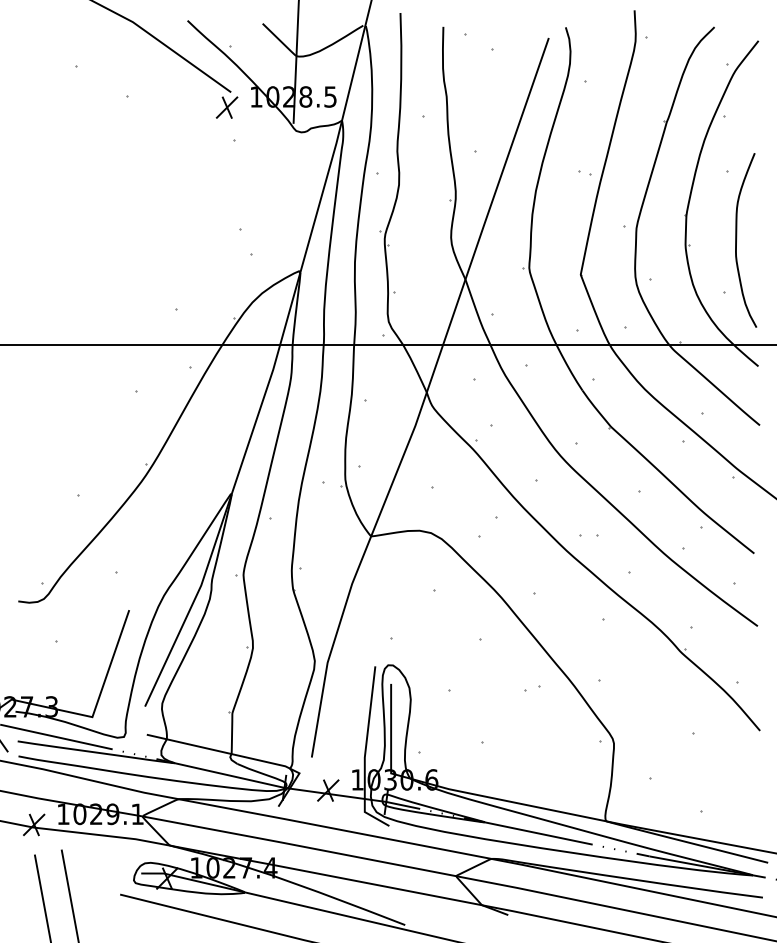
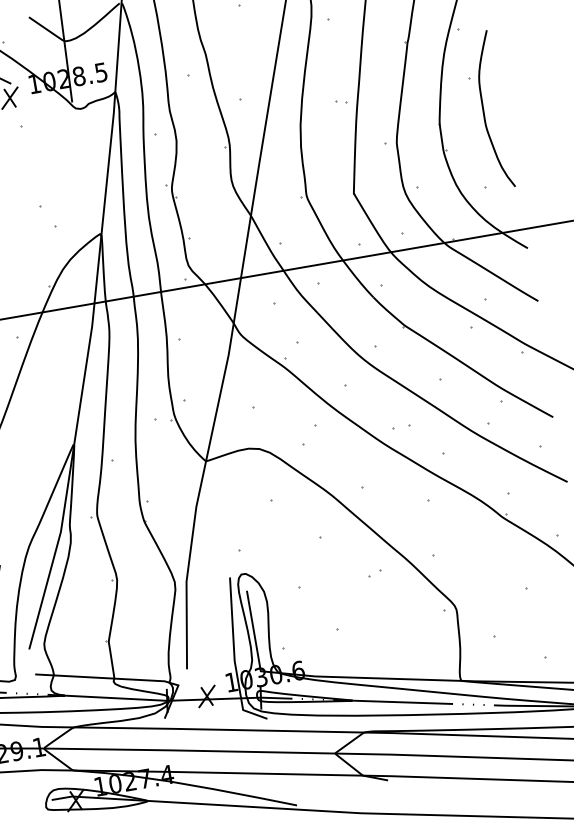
curve: (737, 238) -> (484, 109), moved

